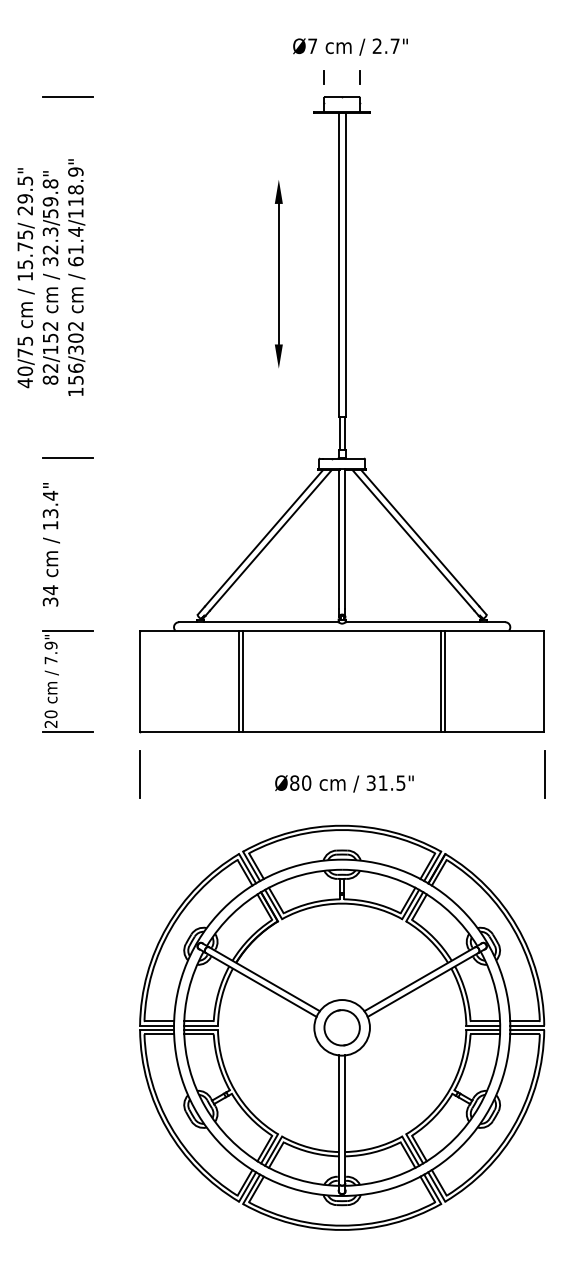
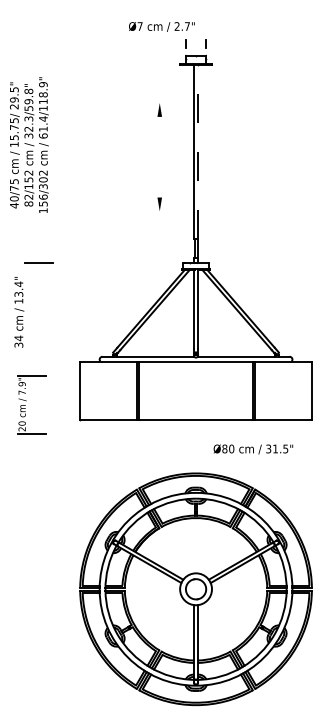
text: (349, 46) -> (161, 26), moved
line: (67, 96) -> (38, 55), removed
line: (346, 264) -> (198, 151), solid -> dashed
line: (278, 272) -> (159, 156), removed
text: (51, 276) -> (29, 144), moved
text: (51, 545) -> (19, 312), moved
part: (67, 681) -> (31, 404), moved
line: (140, 773) -> (80, 443), removed
line: (545, 773) -> (312, 443), removed
text: (344, 784) -> (253, 449), moved

